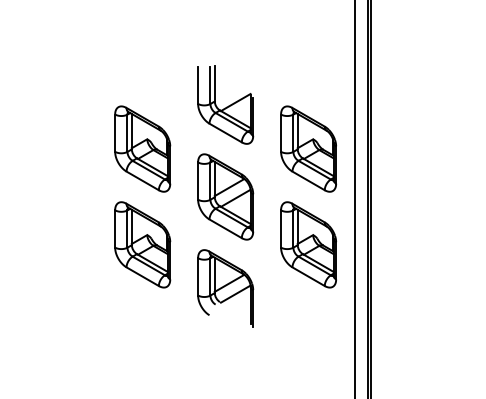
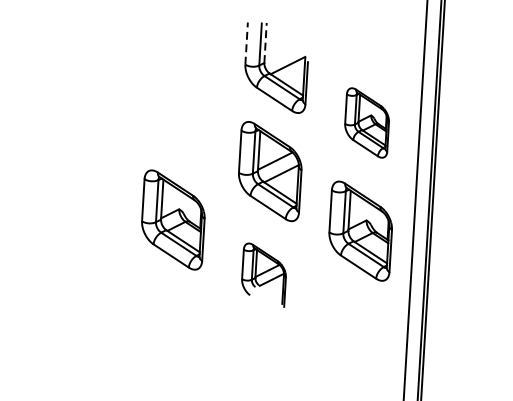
line: (214, 83) -> (265, 42), solid -> dashed
line: (198, 85) -> (247, 43), solid -> dashed
part: (142, 148) -> (179, 111), removed
part: (308, 148) -> (367, 122), size x0.7
part: (225, 288) -> (263, 274), size x0.7

